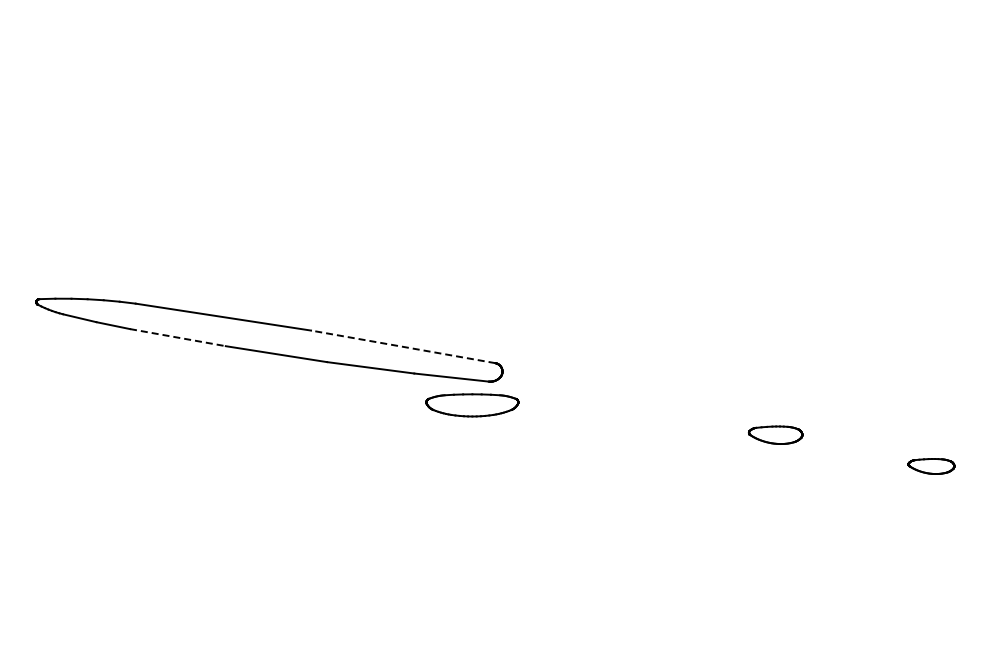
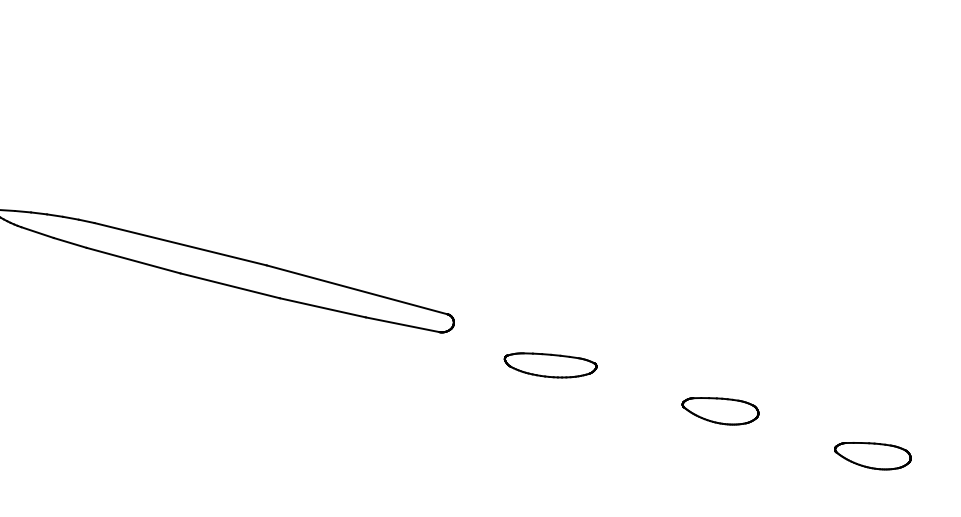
line: (177, 337) -> (133, 260), dashed -> solid
line: (403, 346) -> (357, 289), dashed -> solid
part: (472, 405) -> (550, 365), moved
part: (775, 434) -> (720, 410), size x1.43
part: (931, 466) -> (872, 455), size x1.67

